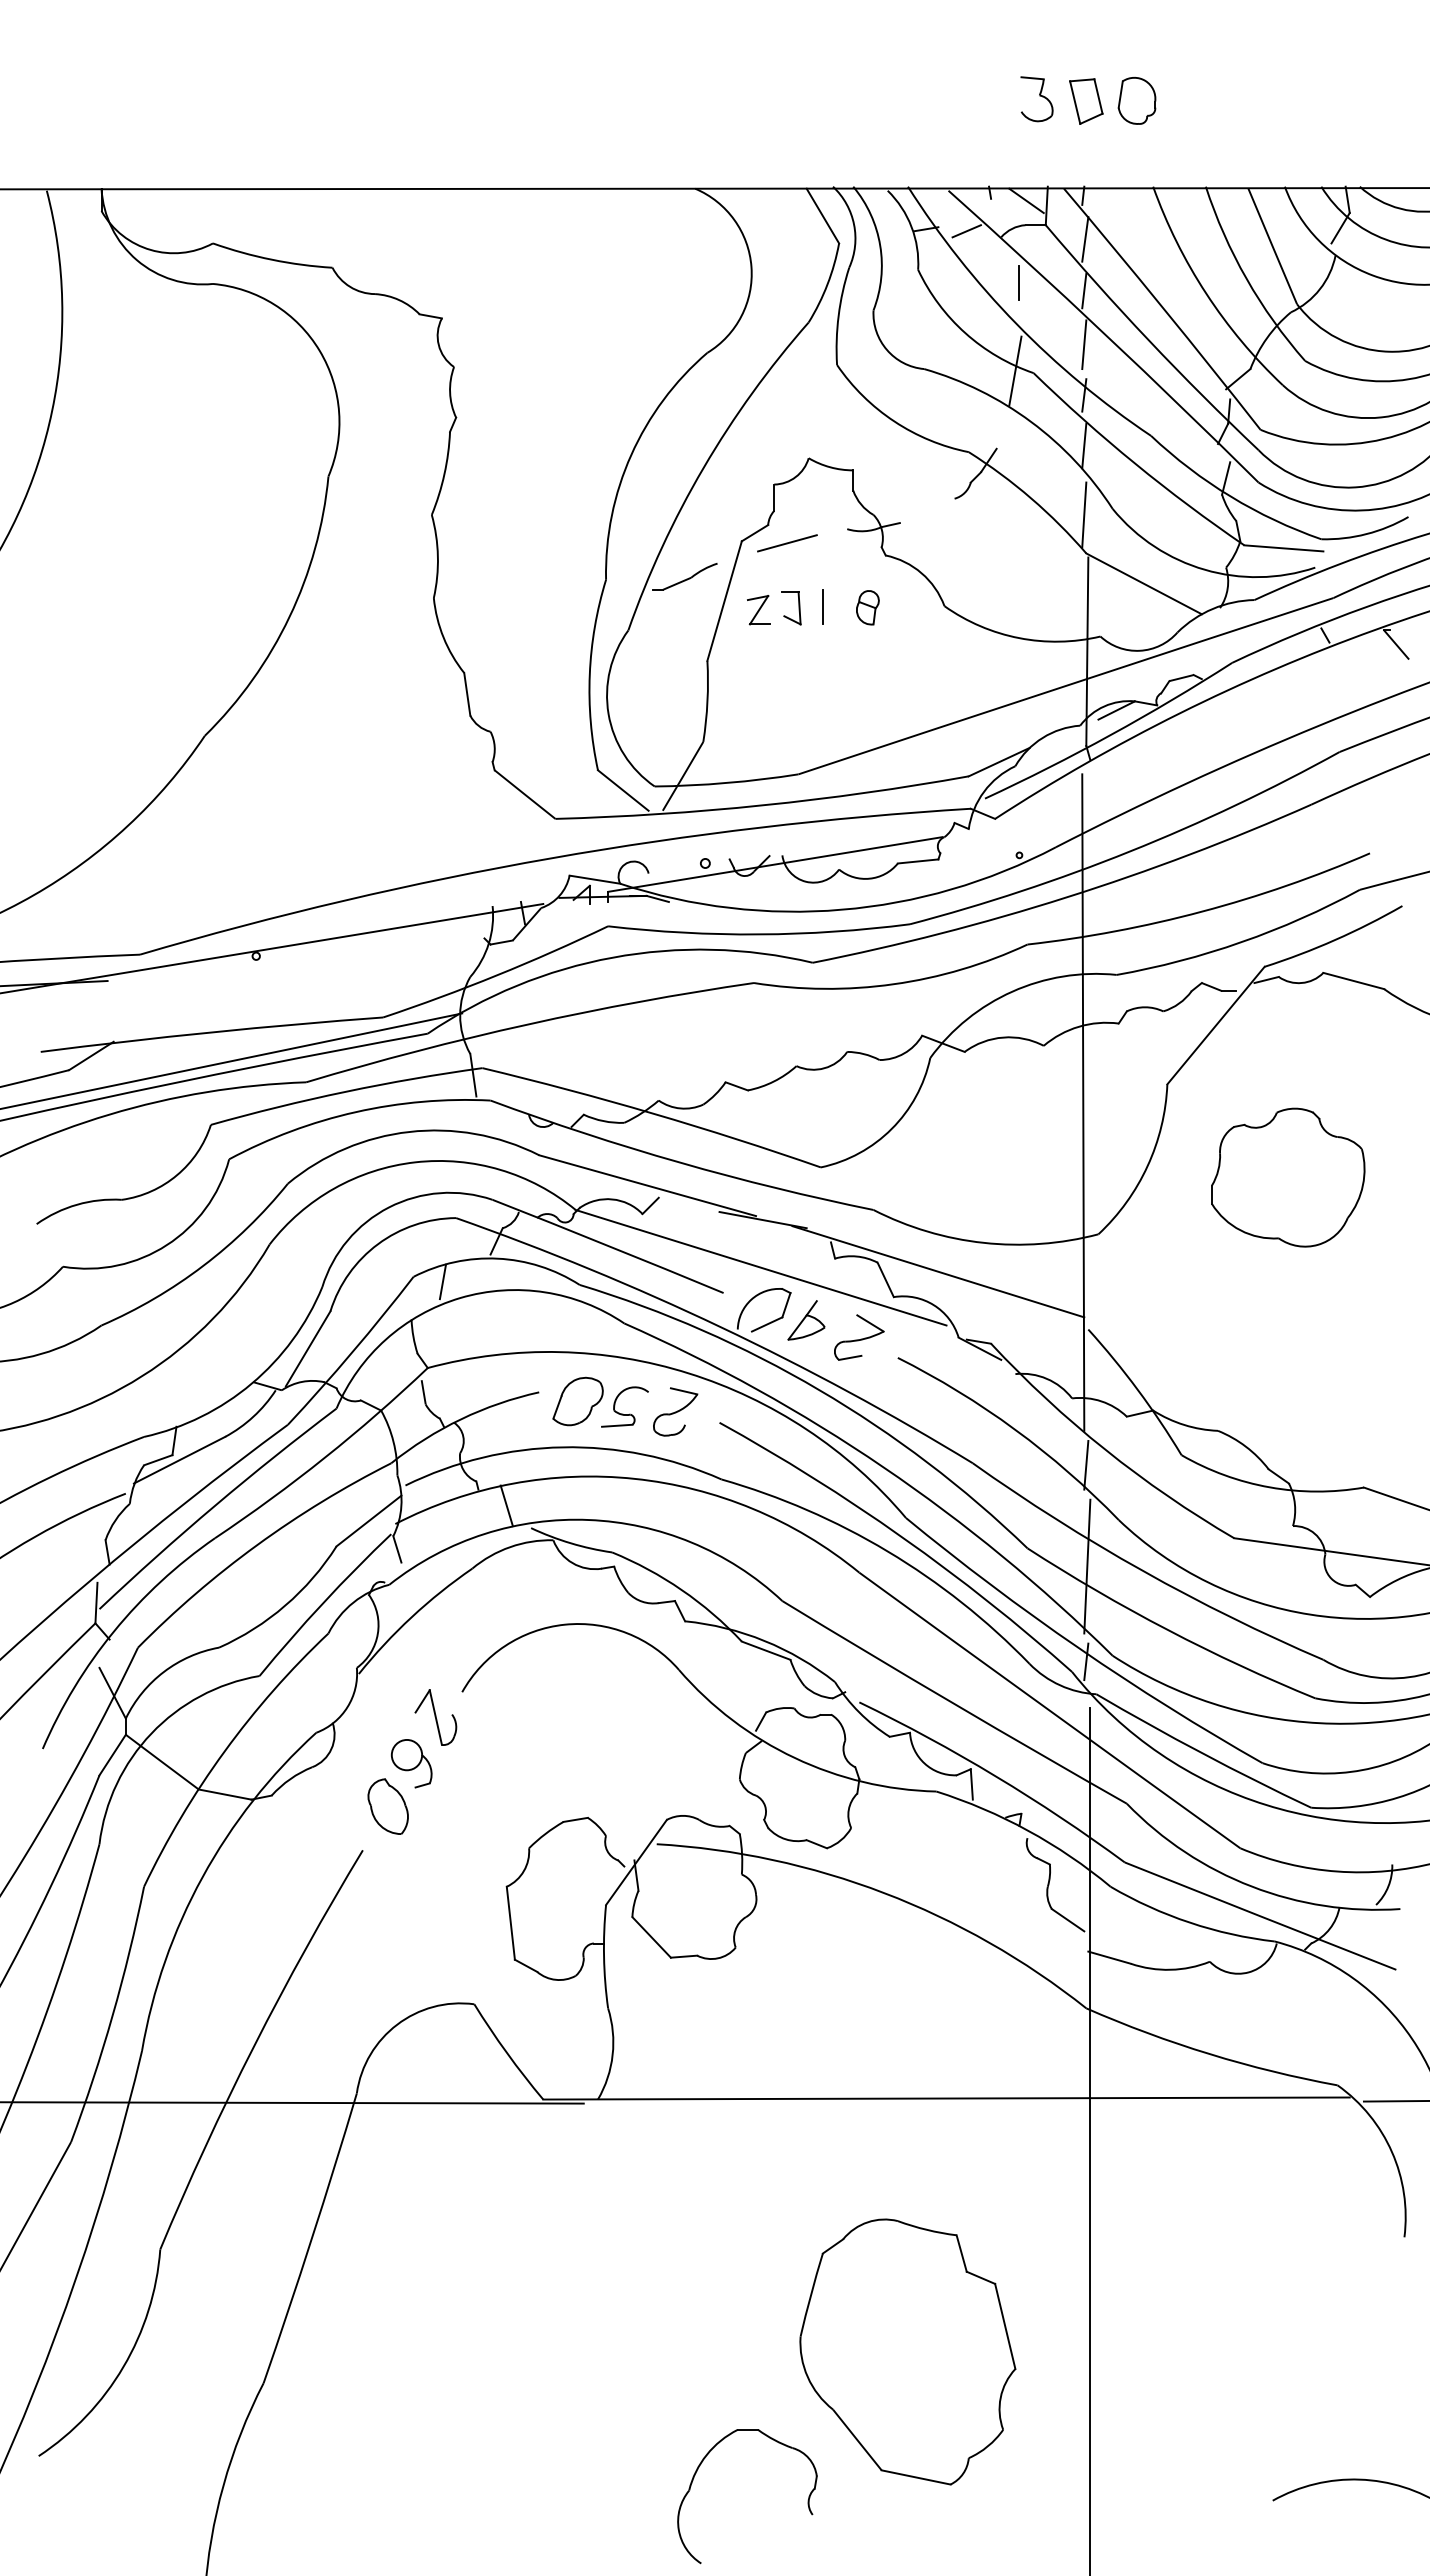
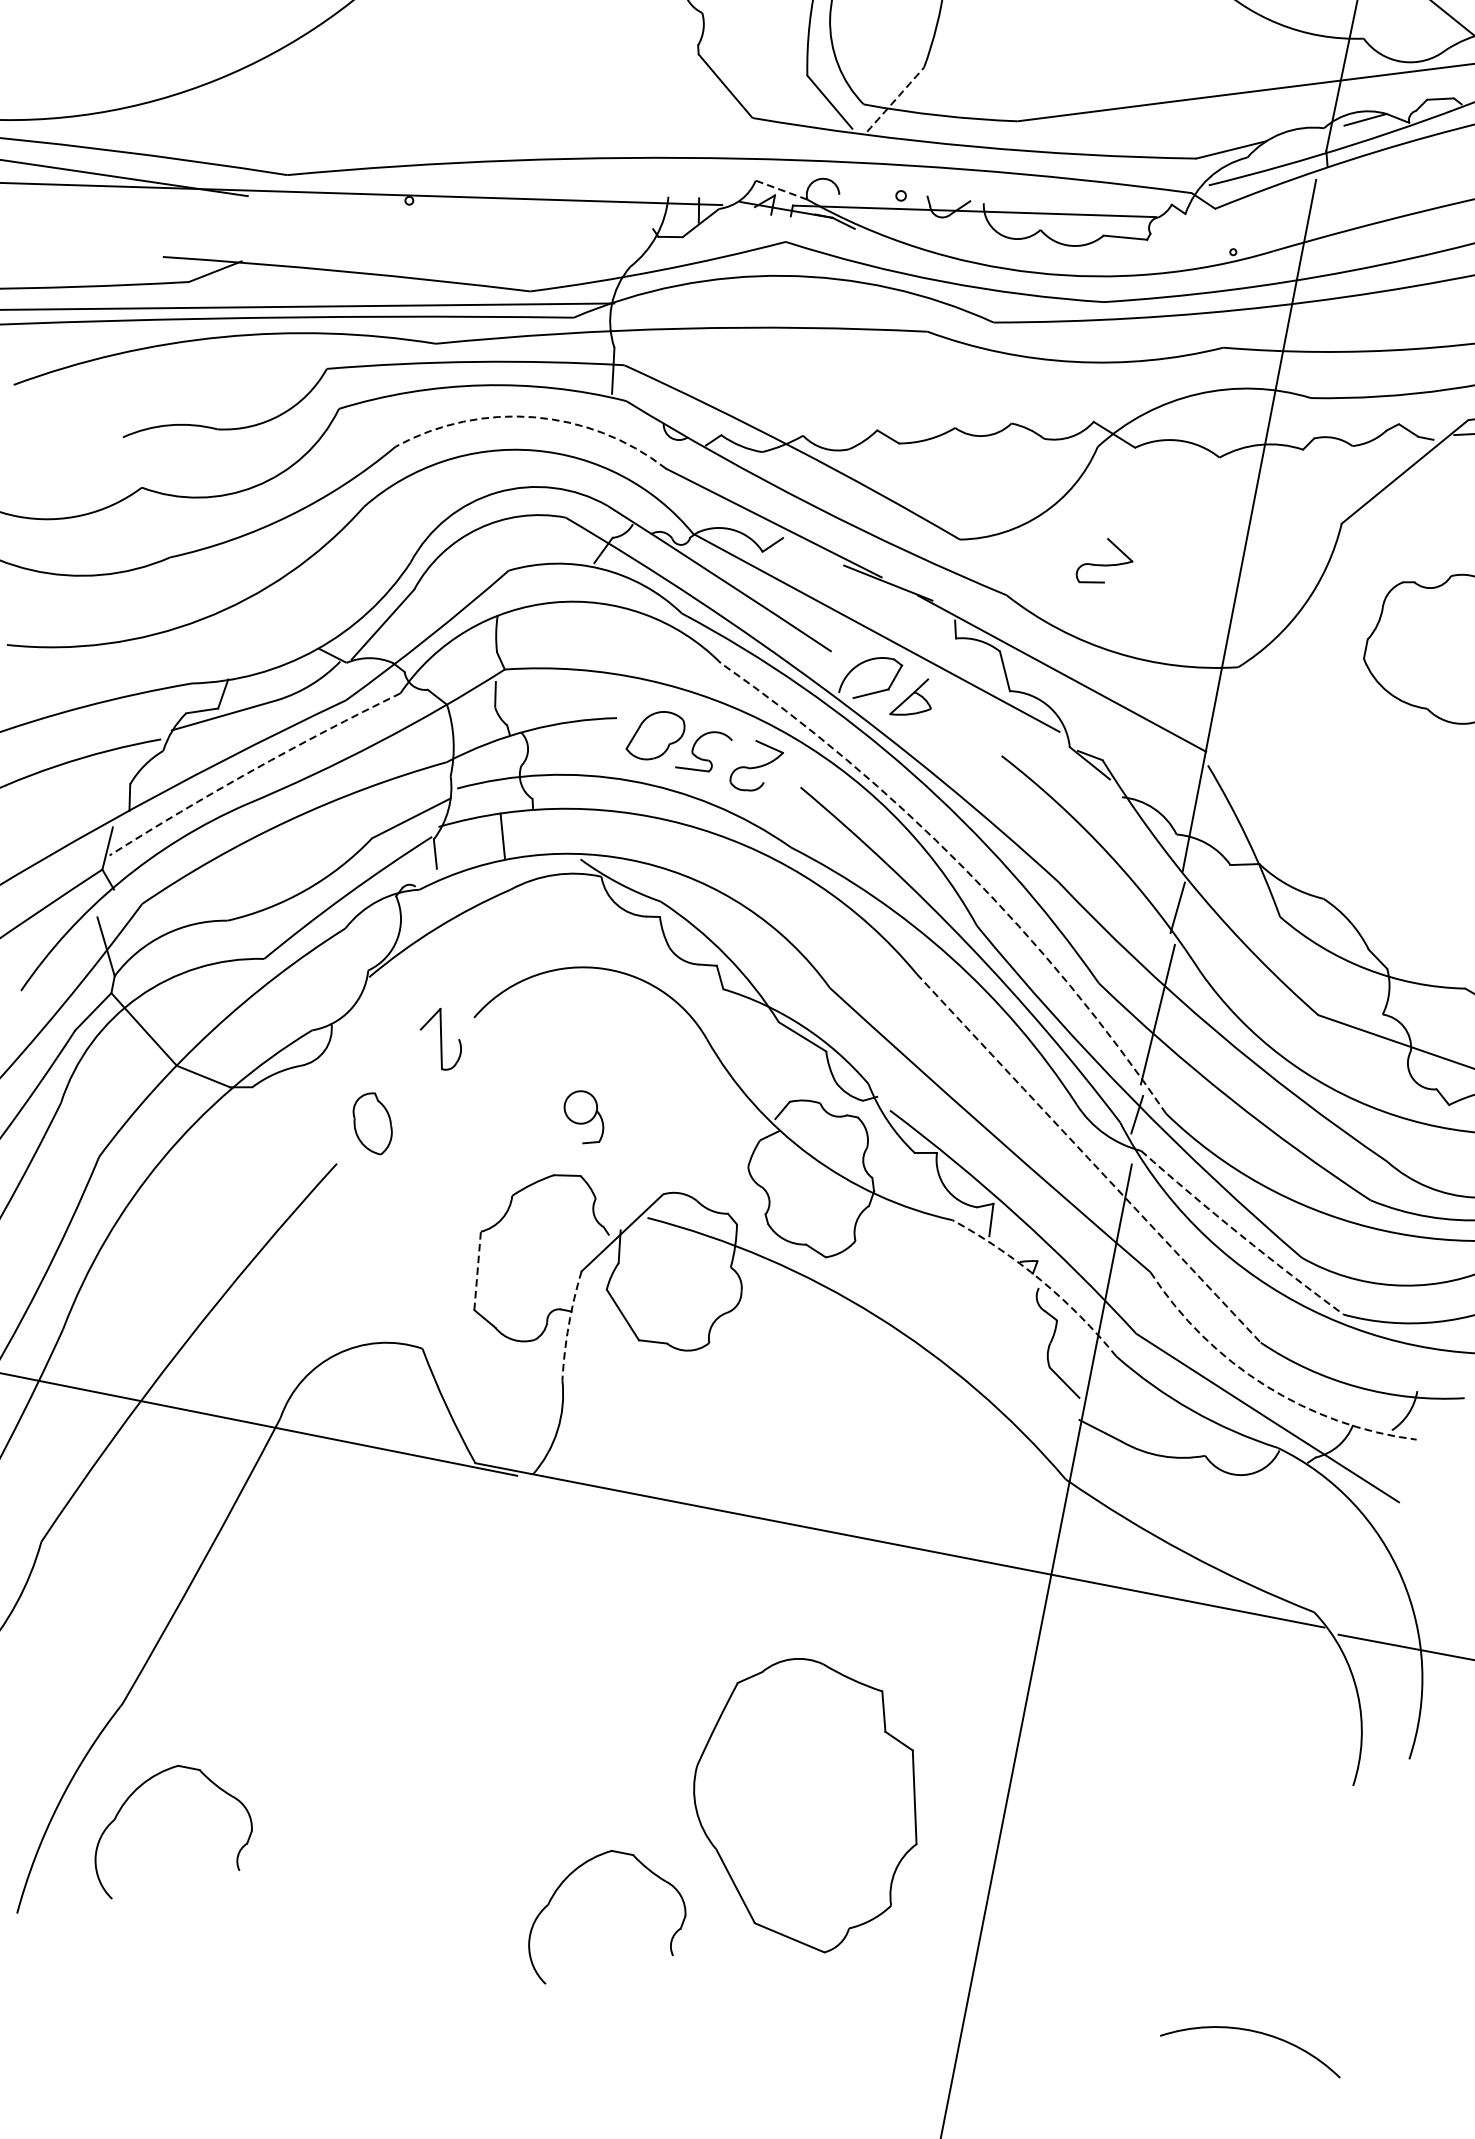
arc: (683, 776) -> (896, 99), solid -> dashed
line: (594, 879) -> (781, 189), solid -> dashed
arc: (409, 1131) -> (534, 416), solid -> dashed
line: (442, 1281) -> (538, 581), removed
part: (859, 1337) -> (1105, 562), moved
arc: (883, 1467) -> (963, 868), solid -> dashed
arc: (215, 1505) -> (253, 770), solid -> dashed
line: (506, 1505) -> (502, 835), moved
arc: (1049, 1710) -> (1088, 1158), solid -> dashed
arc: (1202, 1753) -> (1240, 1235), solid -> dashed
part: (411, 1763) -> (583, 1117), moved
arc: (1028, 1830) -> (1041, 1280), solid -> dashed
arc: (1251, 1886) -> (1264, 1385), solid -> dashed
line: (510, 1923) -> (477, 1271), solid -> dashed
arc: (604, 1956) -> (569, 1325), solid -> dashed
part: (285, 2471) -> (127, 1801), added

